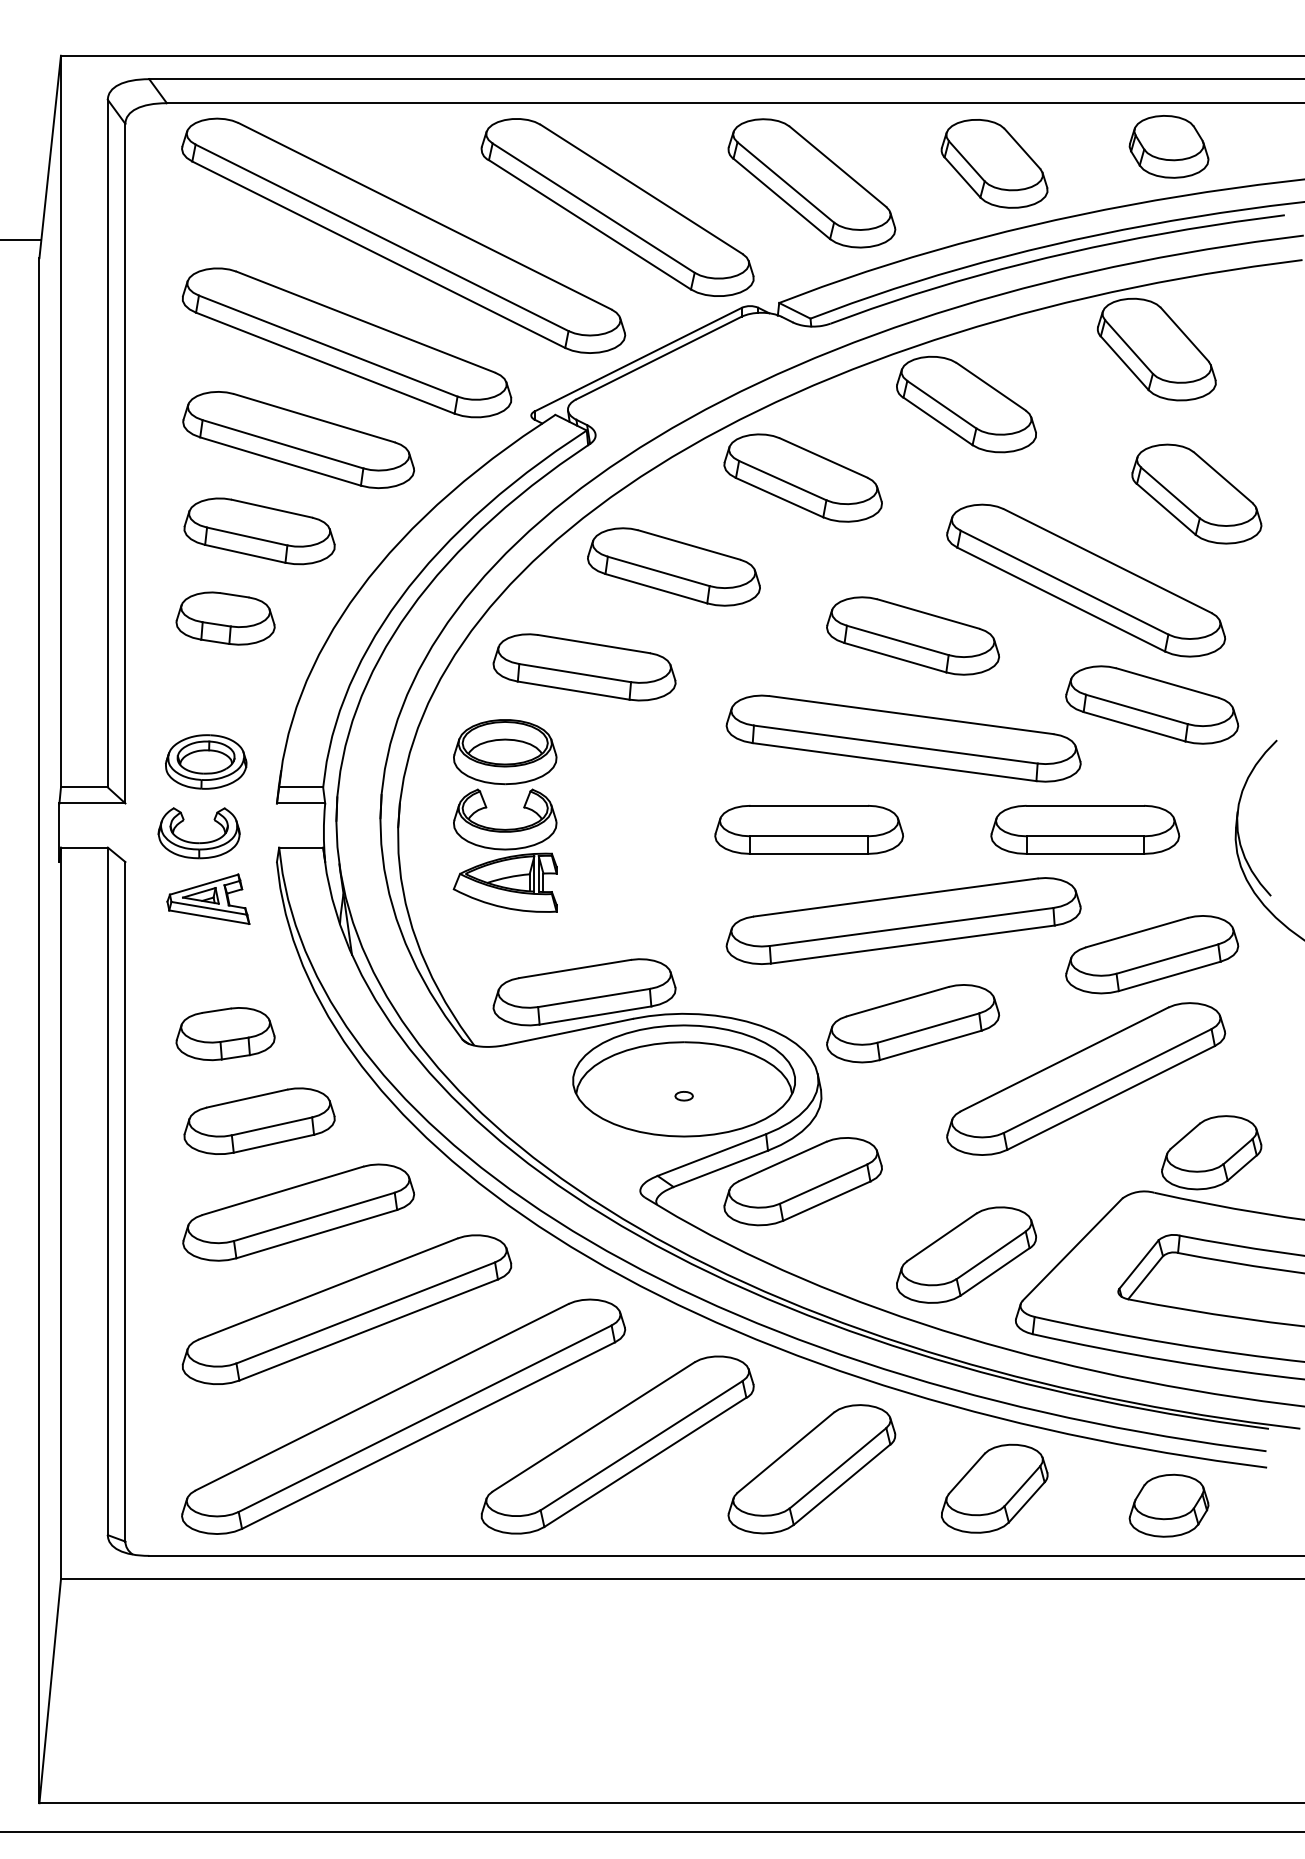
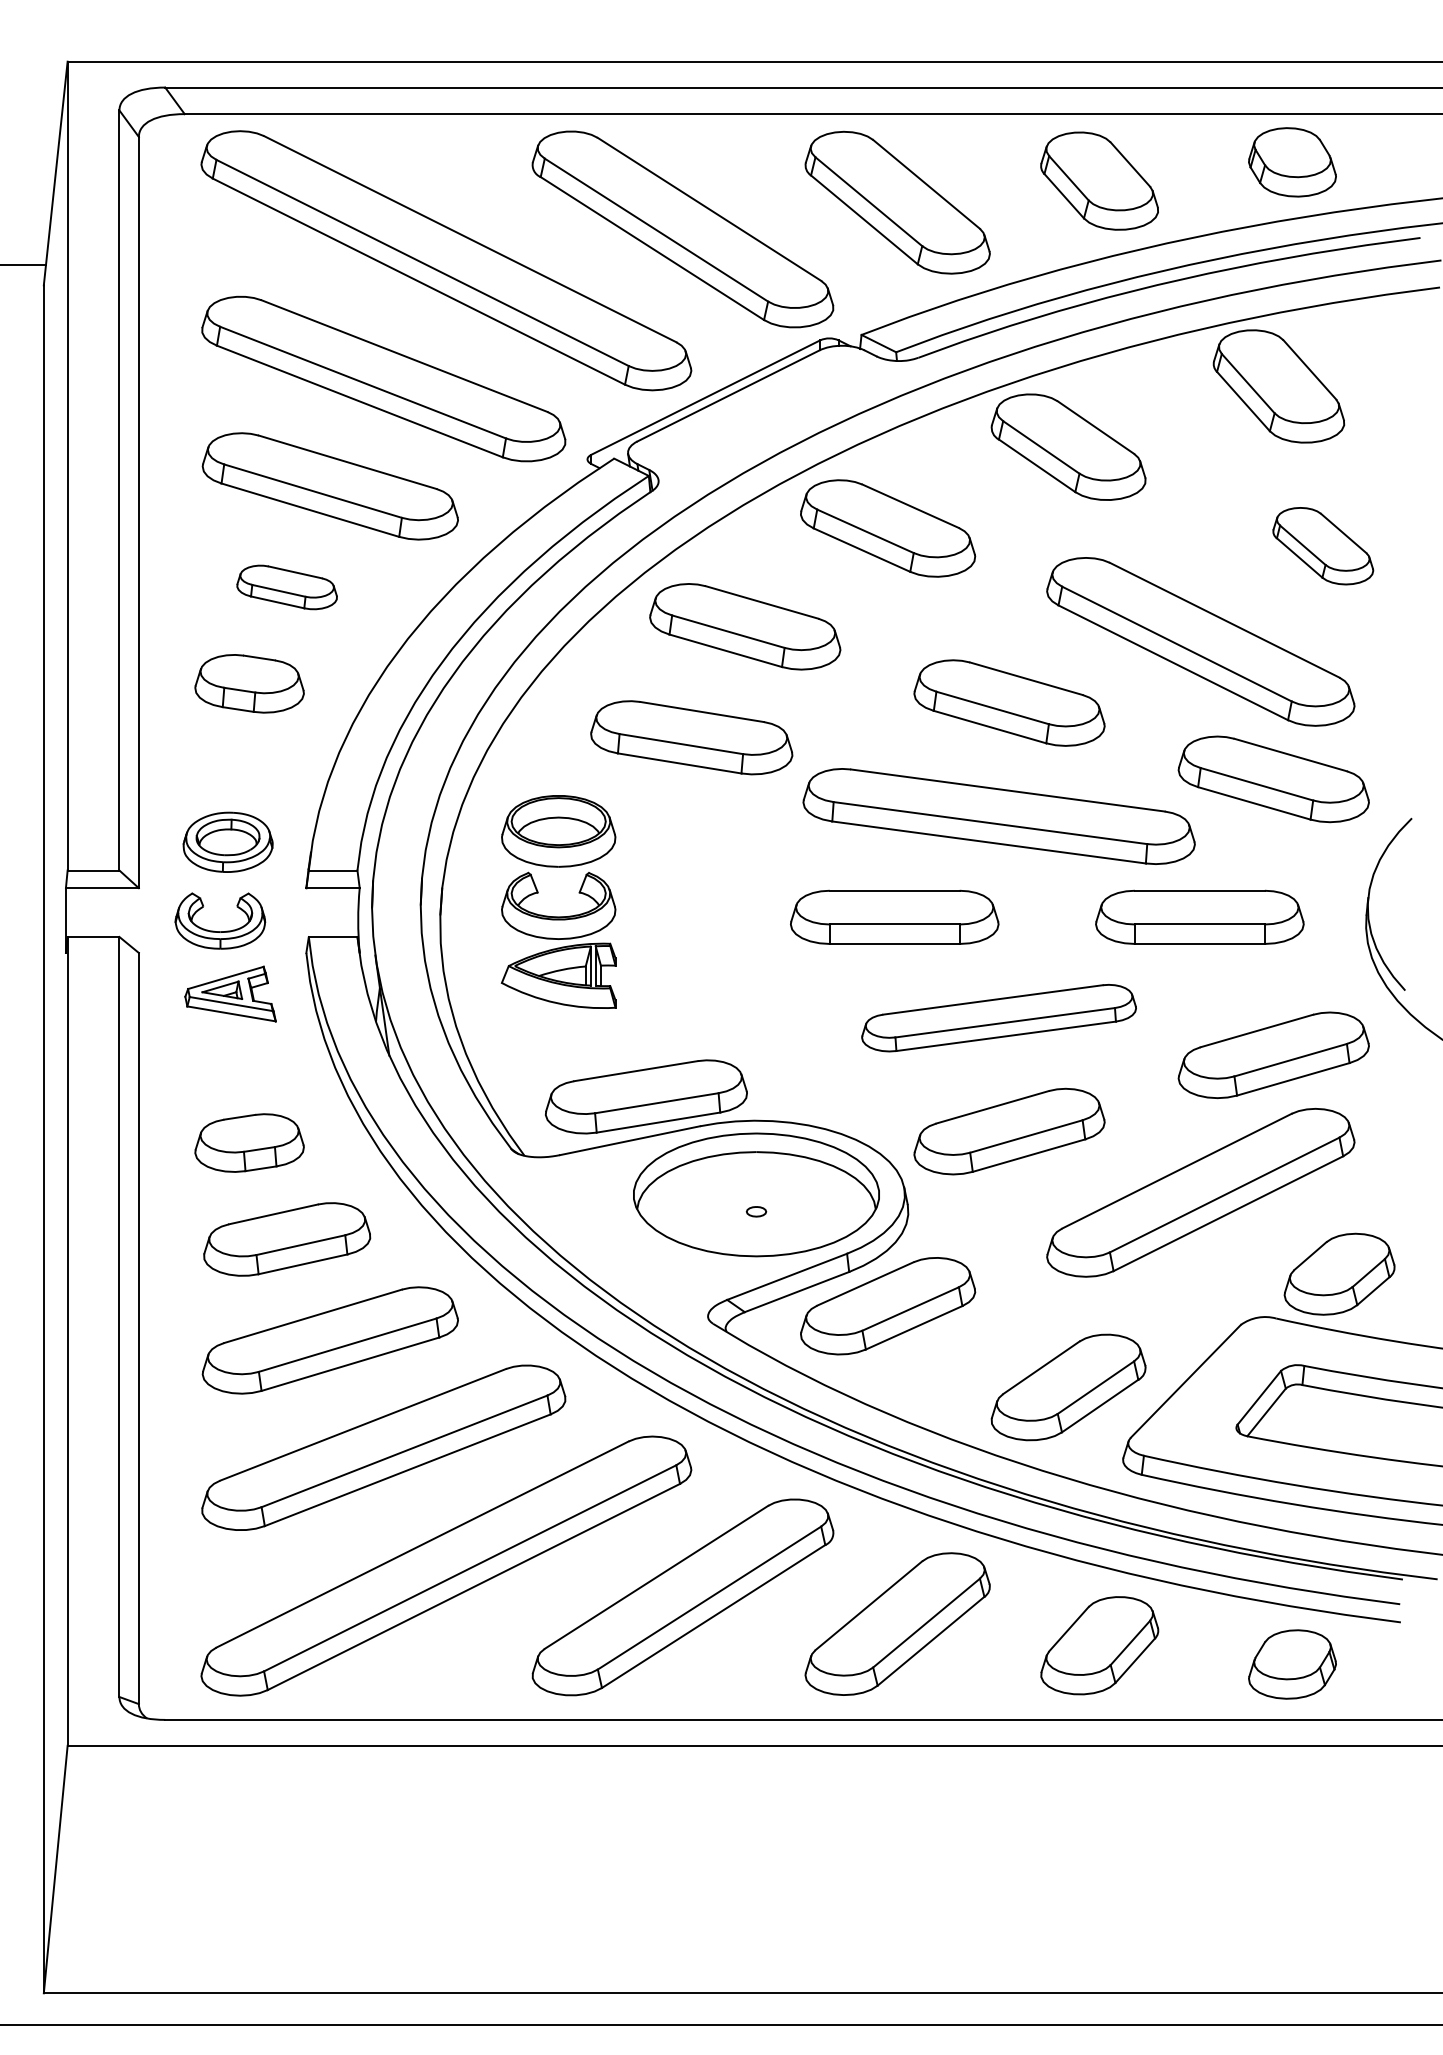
part: (1196, 493) -> (1322, 545), size x0.7
part: (259, 531) -> (287, 587), size x0.6
part: (584, 667) -> (691, 737), moved
part: (903, 920) -> (998, 1017), size x0.7

